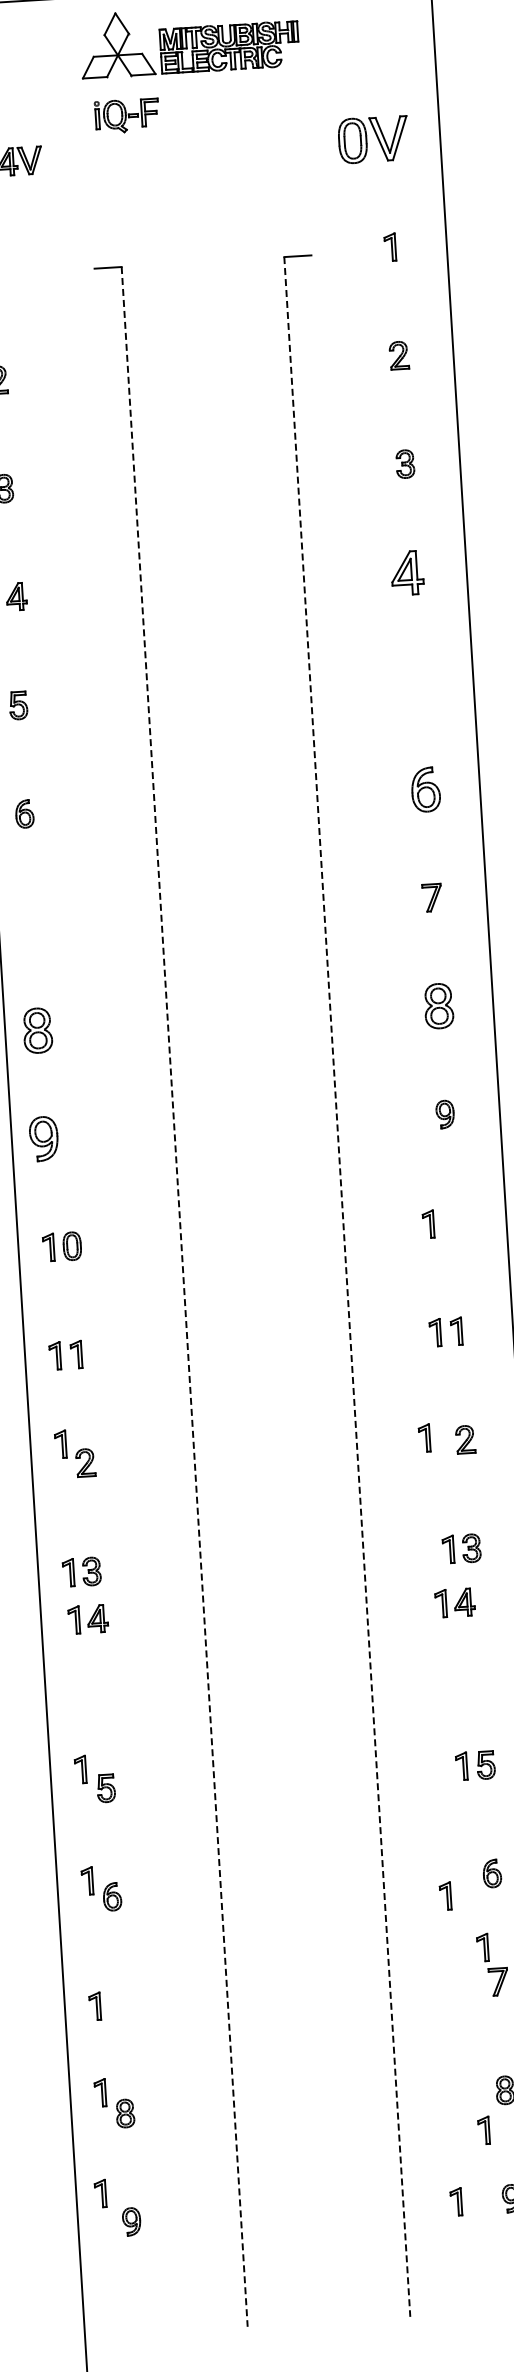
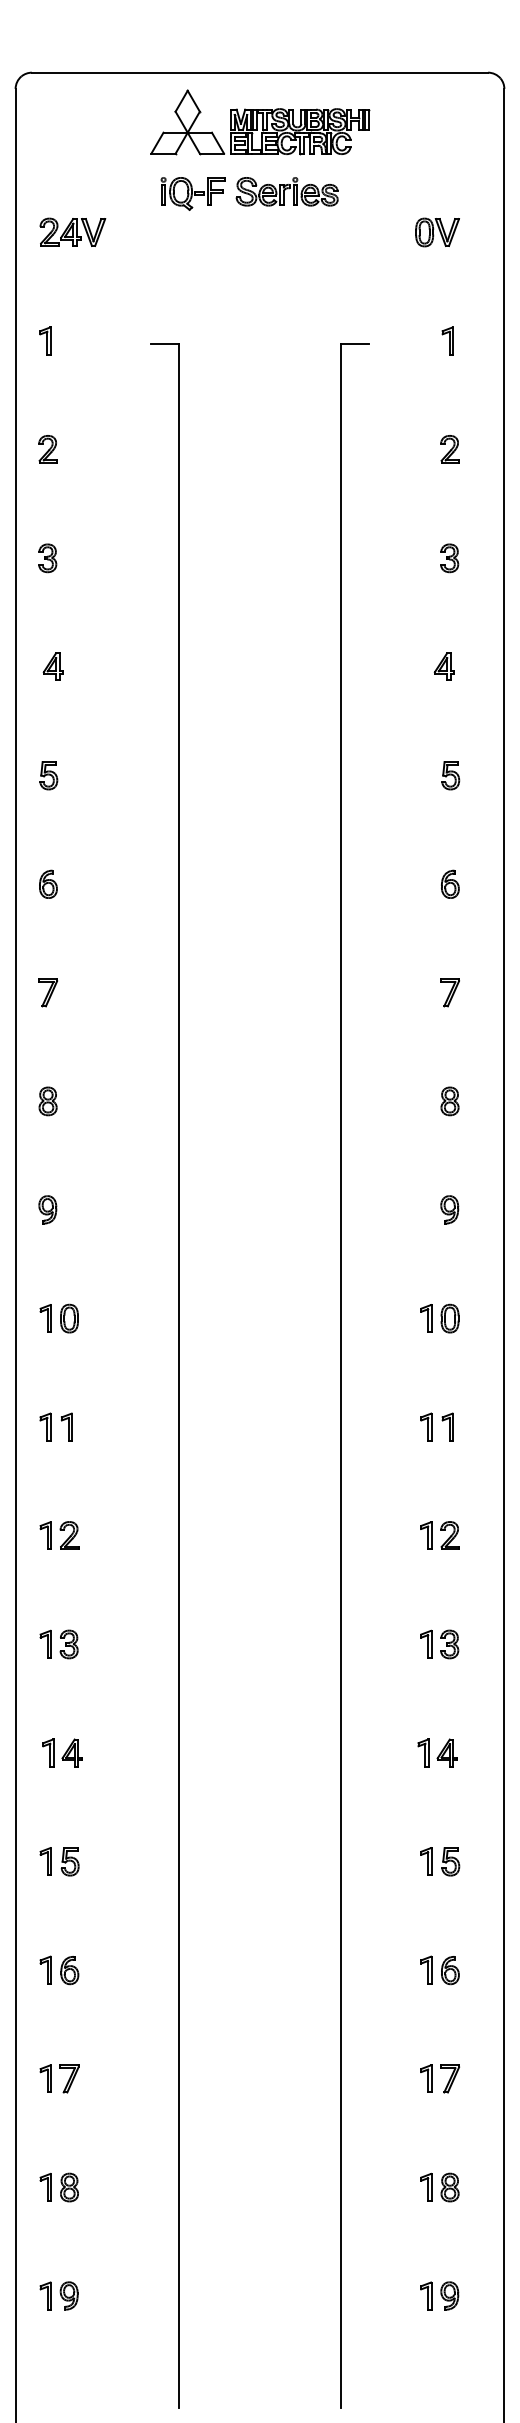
part: (220, 107) -> (286, 191), added
part: (373, 139) -> (437, 232), size x0.62
part: (405, 572) -> (443, 666), size x0.62
part: (419, 680) -> (450, 775), added
part: (426, 788) -> (450, 883), size x0.62
part: (31, 922) -> (48, 992), added
part: (438, 1006) -> (449, 1101), size x0.62
part: (37, 1030) -> (47, 1101), size x0.62
part: (43, 1138) -> (47, 1209), size x0.62
part: (451, 1222) -> (449, 1318), added
line: (347, 1287) -> (341, 1376), dashed -> solid
line: (184, 1297) -> (178, 1376), dashed -> solid
part: (424, 1437) -> (426, 1535), moved
part: (60, 1444) -> (45, 1535), moved
part: (454, 1602) -> (437, 1752), moved
part: (88, 1618) -> (62, 1752), moved
part: (80, 1769) -> (45, 1861), moved
part: (87, 1880) -> (45, 1969), moved
part: (445, 1895) -> (426, 1969), moved
part: (482, 1947) -> (426, 2078), moved
part: (118, 2004) -> (69, 2078), added
part: (100, 2093) -> (45, 2187), moved
part: (484, 2129) -> (426, 2186), moved
part: (100, 2193) -> (45, 2295), moved
part: (456, 2201) -> (426, 2295), moved

